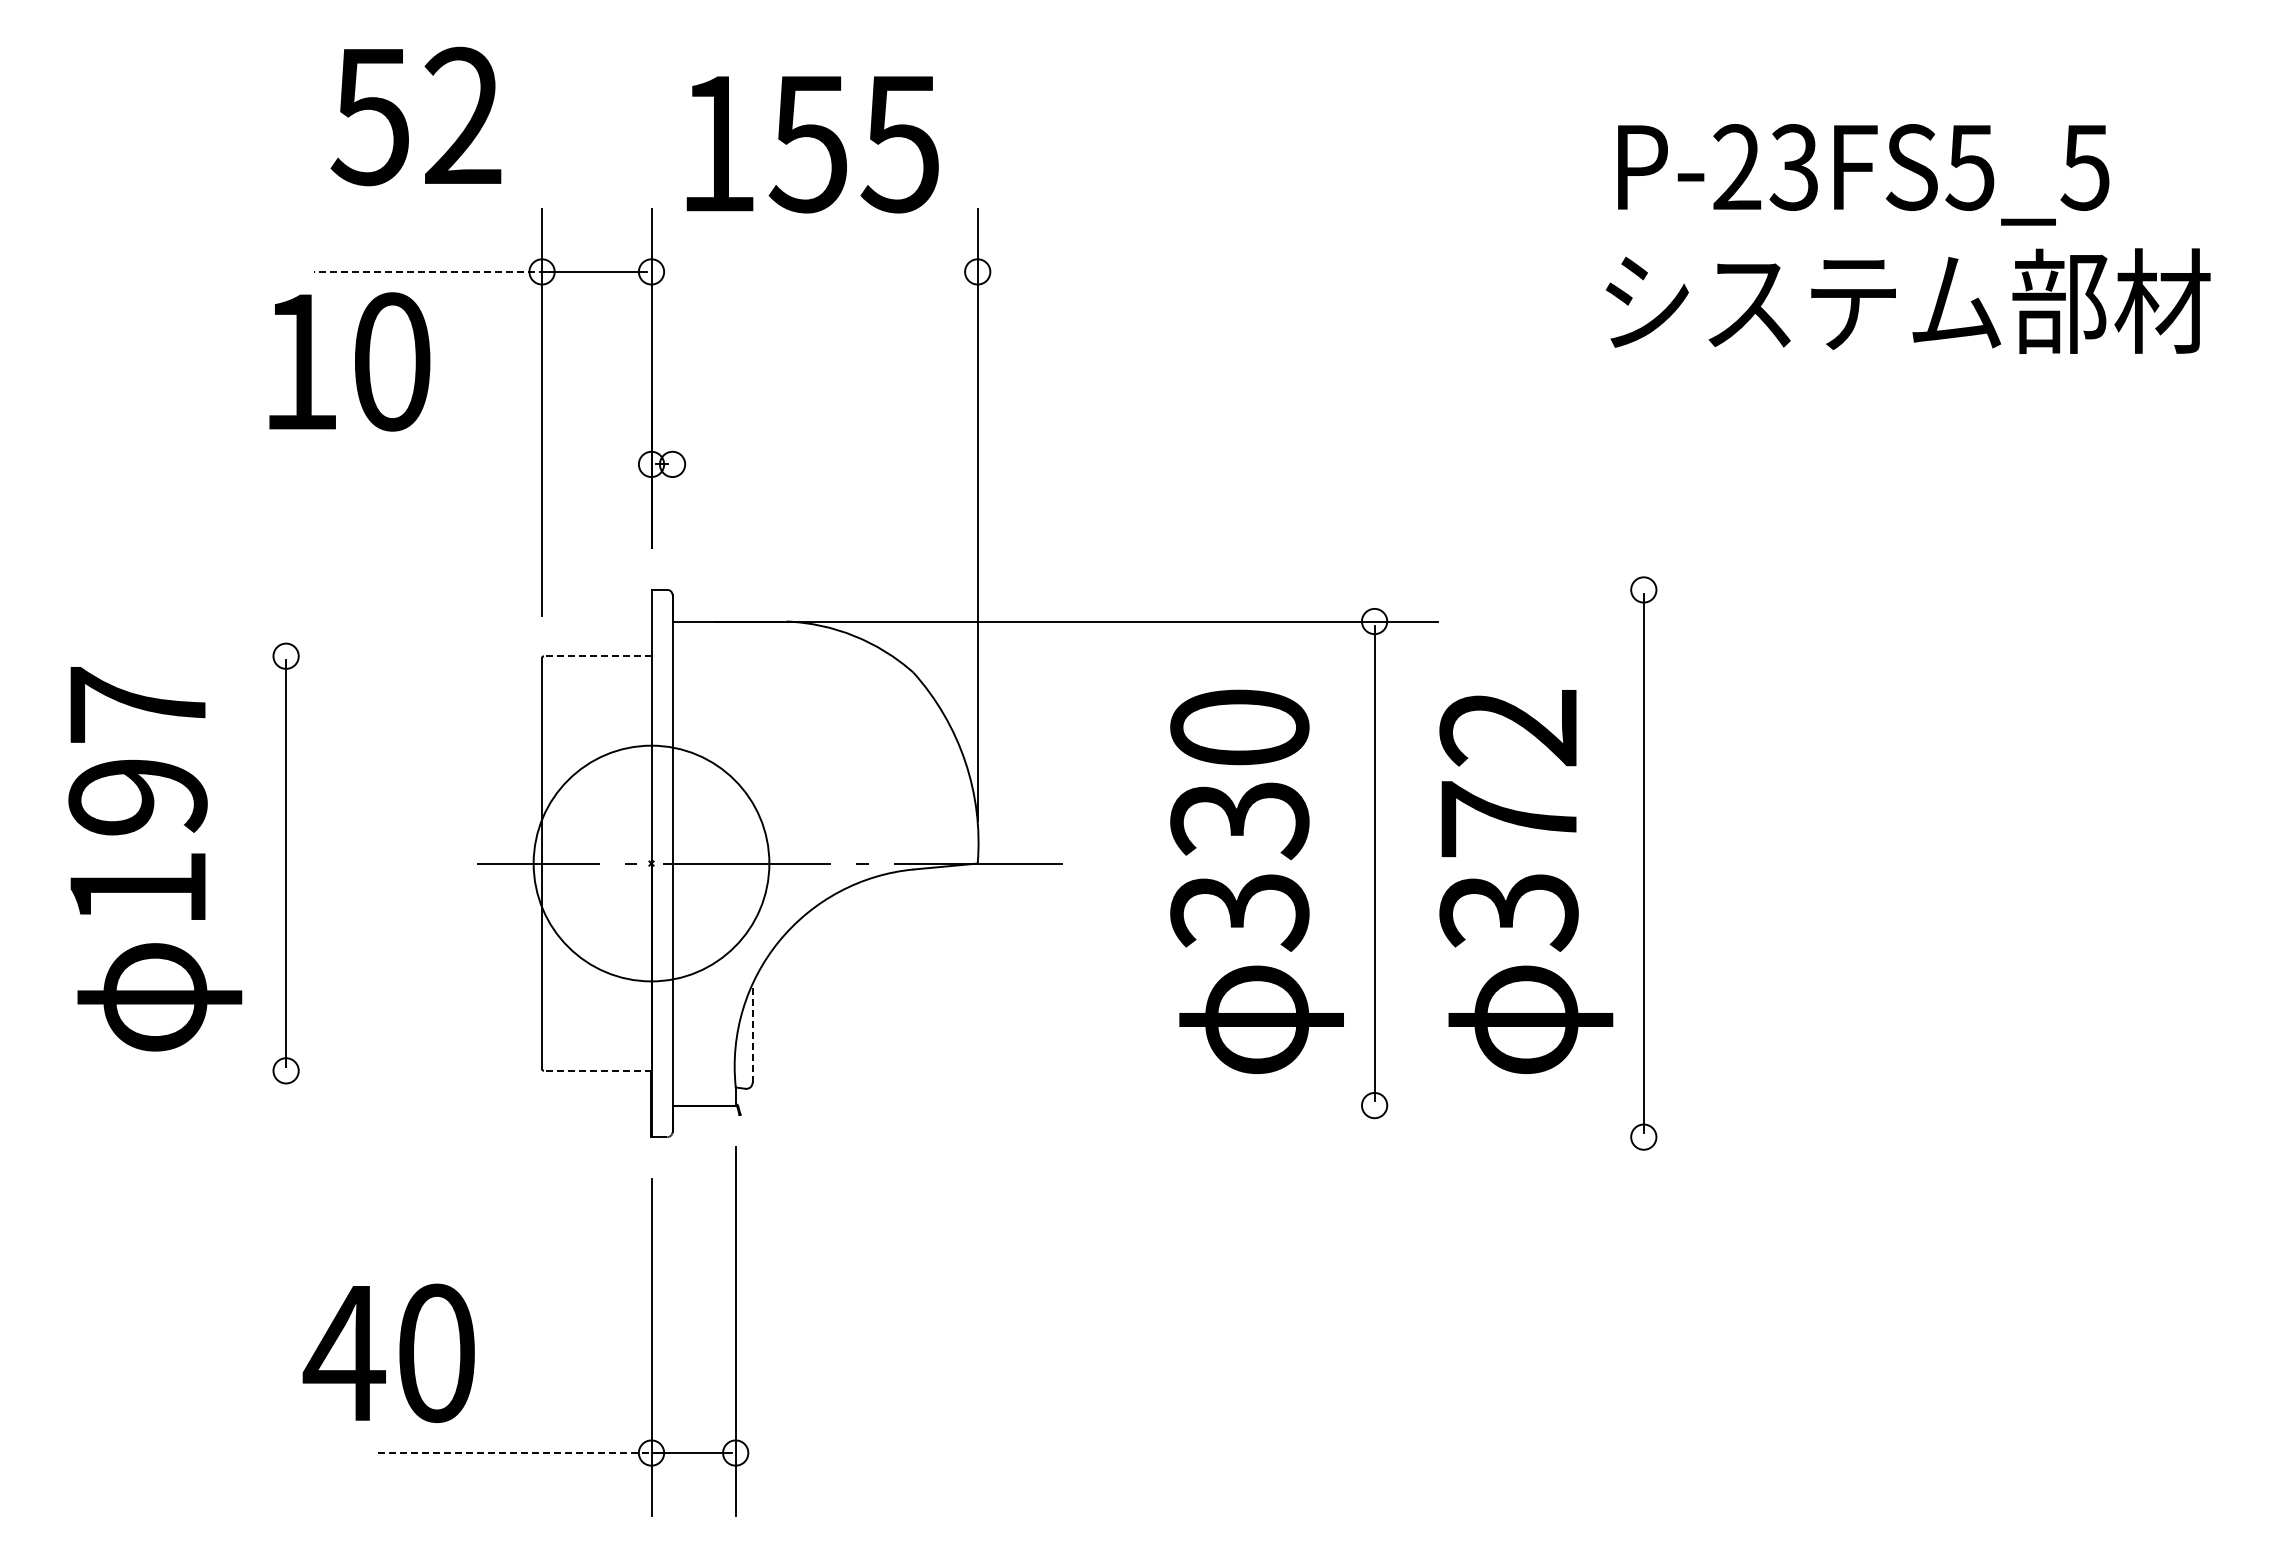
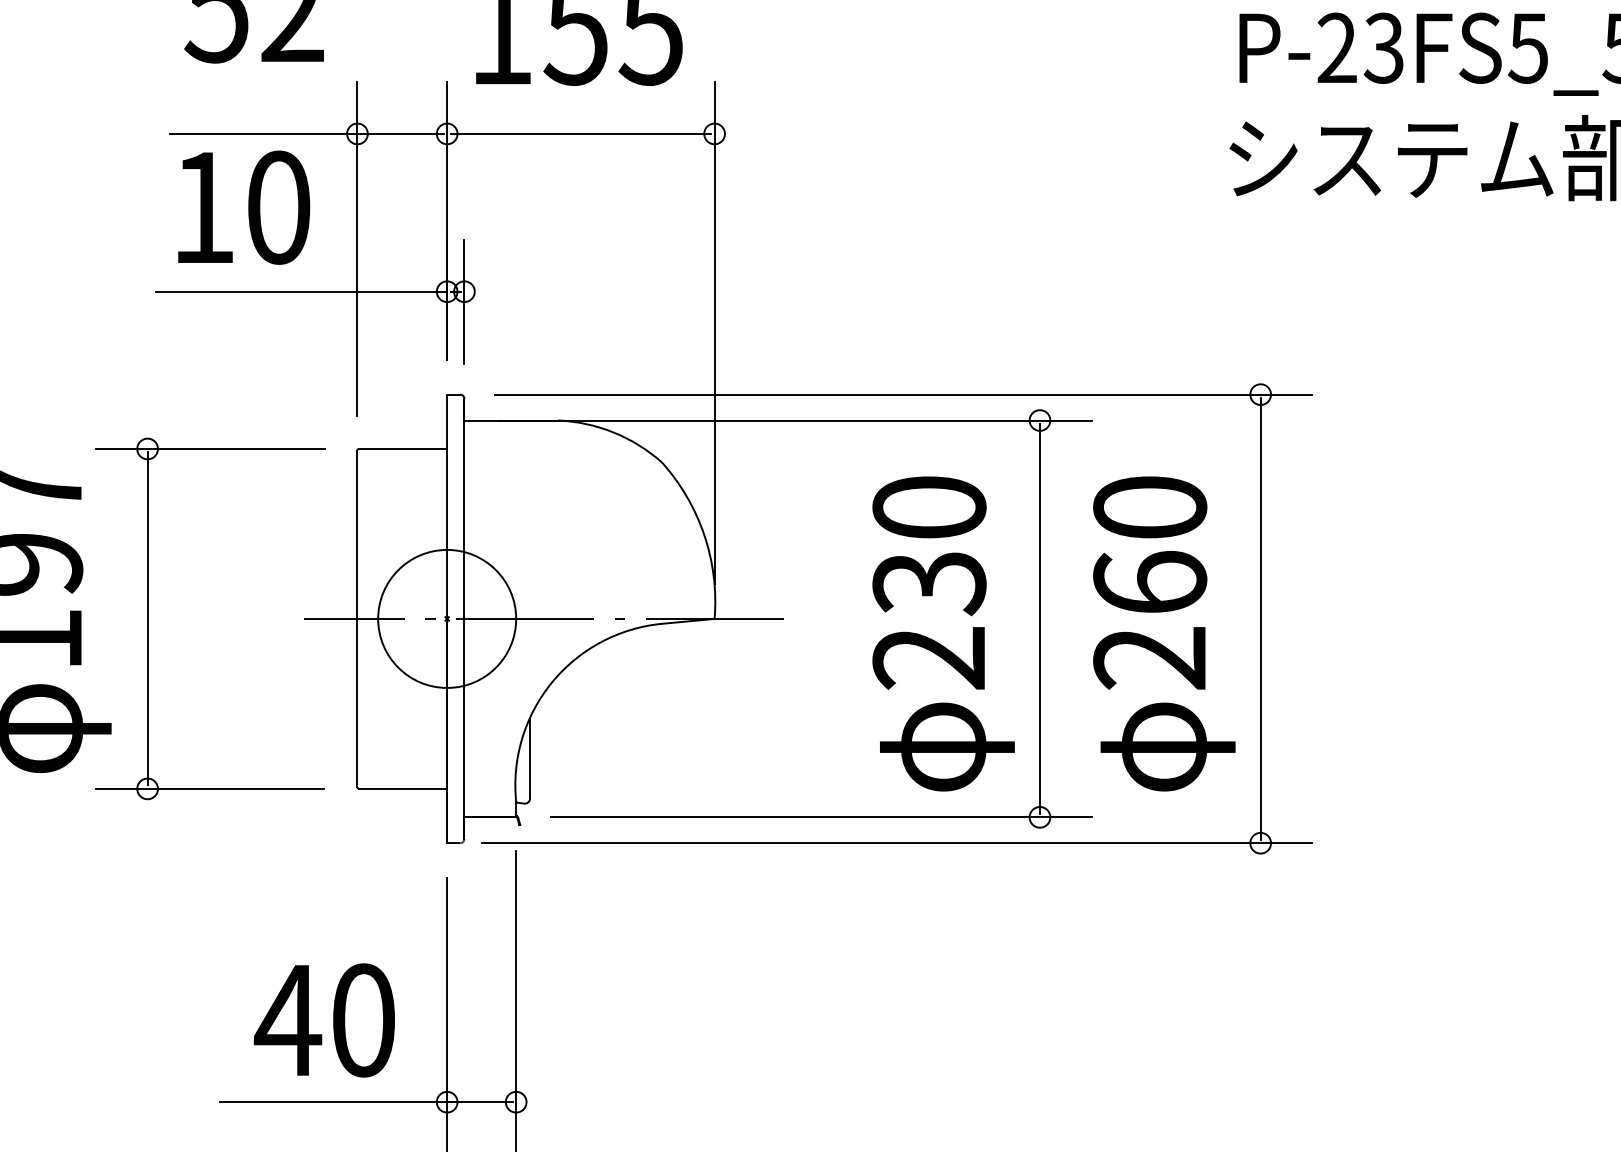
line: (429, 271) -> (265, 133), dashed -> solid
line: (814, 271) -> (580, 133), added
text: (349, 361) -> (243, 207), moved
line: (473, 464) -> (301, 291), added
line: (672, 477) -> (464, 302), added
line: (1207, 589) -> (902, 394), added
line: (361, 656) -> (209, 449), added
line: (597, 656) -> (402, 449), dashed -> solid
text: (1508, 820) -> (1149, 583), 372 -> 260
circle: (651, 863) -> (447, 618), size x0.71
text: (1239, 912) -> (929, 659), 330 -> 230
line: (752, 1033) -> (529, 758), dashed -> solid
line: (361, 1070) -> (209, 788), added
line: (597, 1070) -> (402, 788), dashed -> solid
line: (1107, 1105) -> (821, 817), added
line: (1199, 1137) -> (896, 843), added
text: (388, 1352) -> (324, 1019), moved
line: (522, 1453) -> (341, 1102), dashed -> solid

